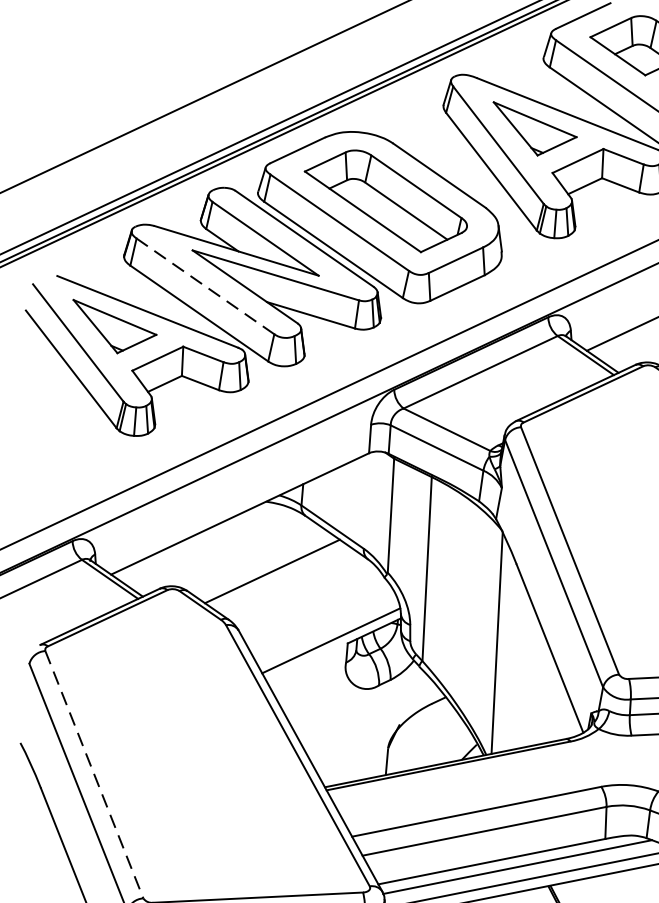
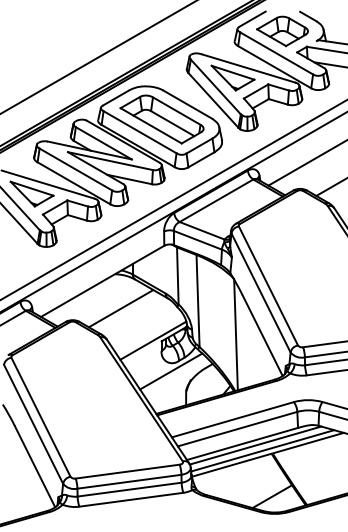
line: (204, 286) -> (75, 169), dashed -> solid
line: (362, 705) -> (171, 371), added
line: (95, 775) -> (41, 417), dashed -> solid

